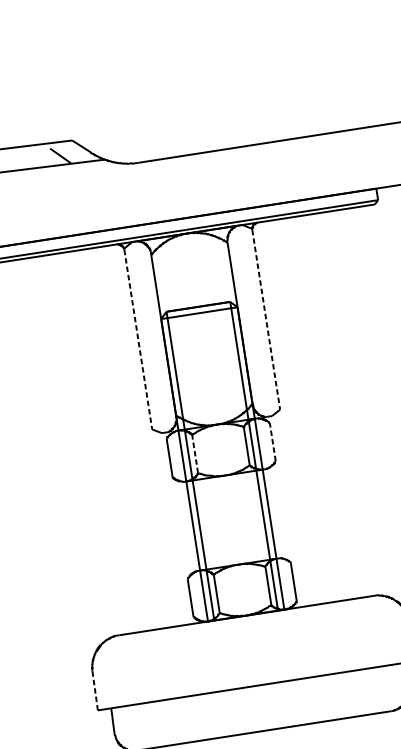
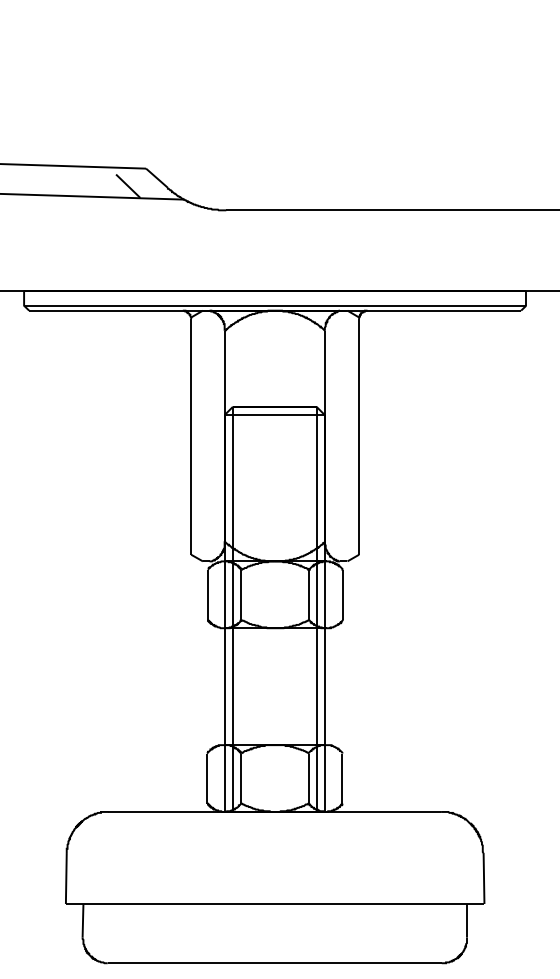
line: (266, 319) -> (359, 436), dashed -> solid
line: (138, 339) -> (191, 436), dashed -> solid
line: (272, 441) -> (343, 594), dashed -> solid
line: (195, 453) -> (241, 594), dashed -> solid
line: (95, 691) -> (66, 879), dashed -> solid

